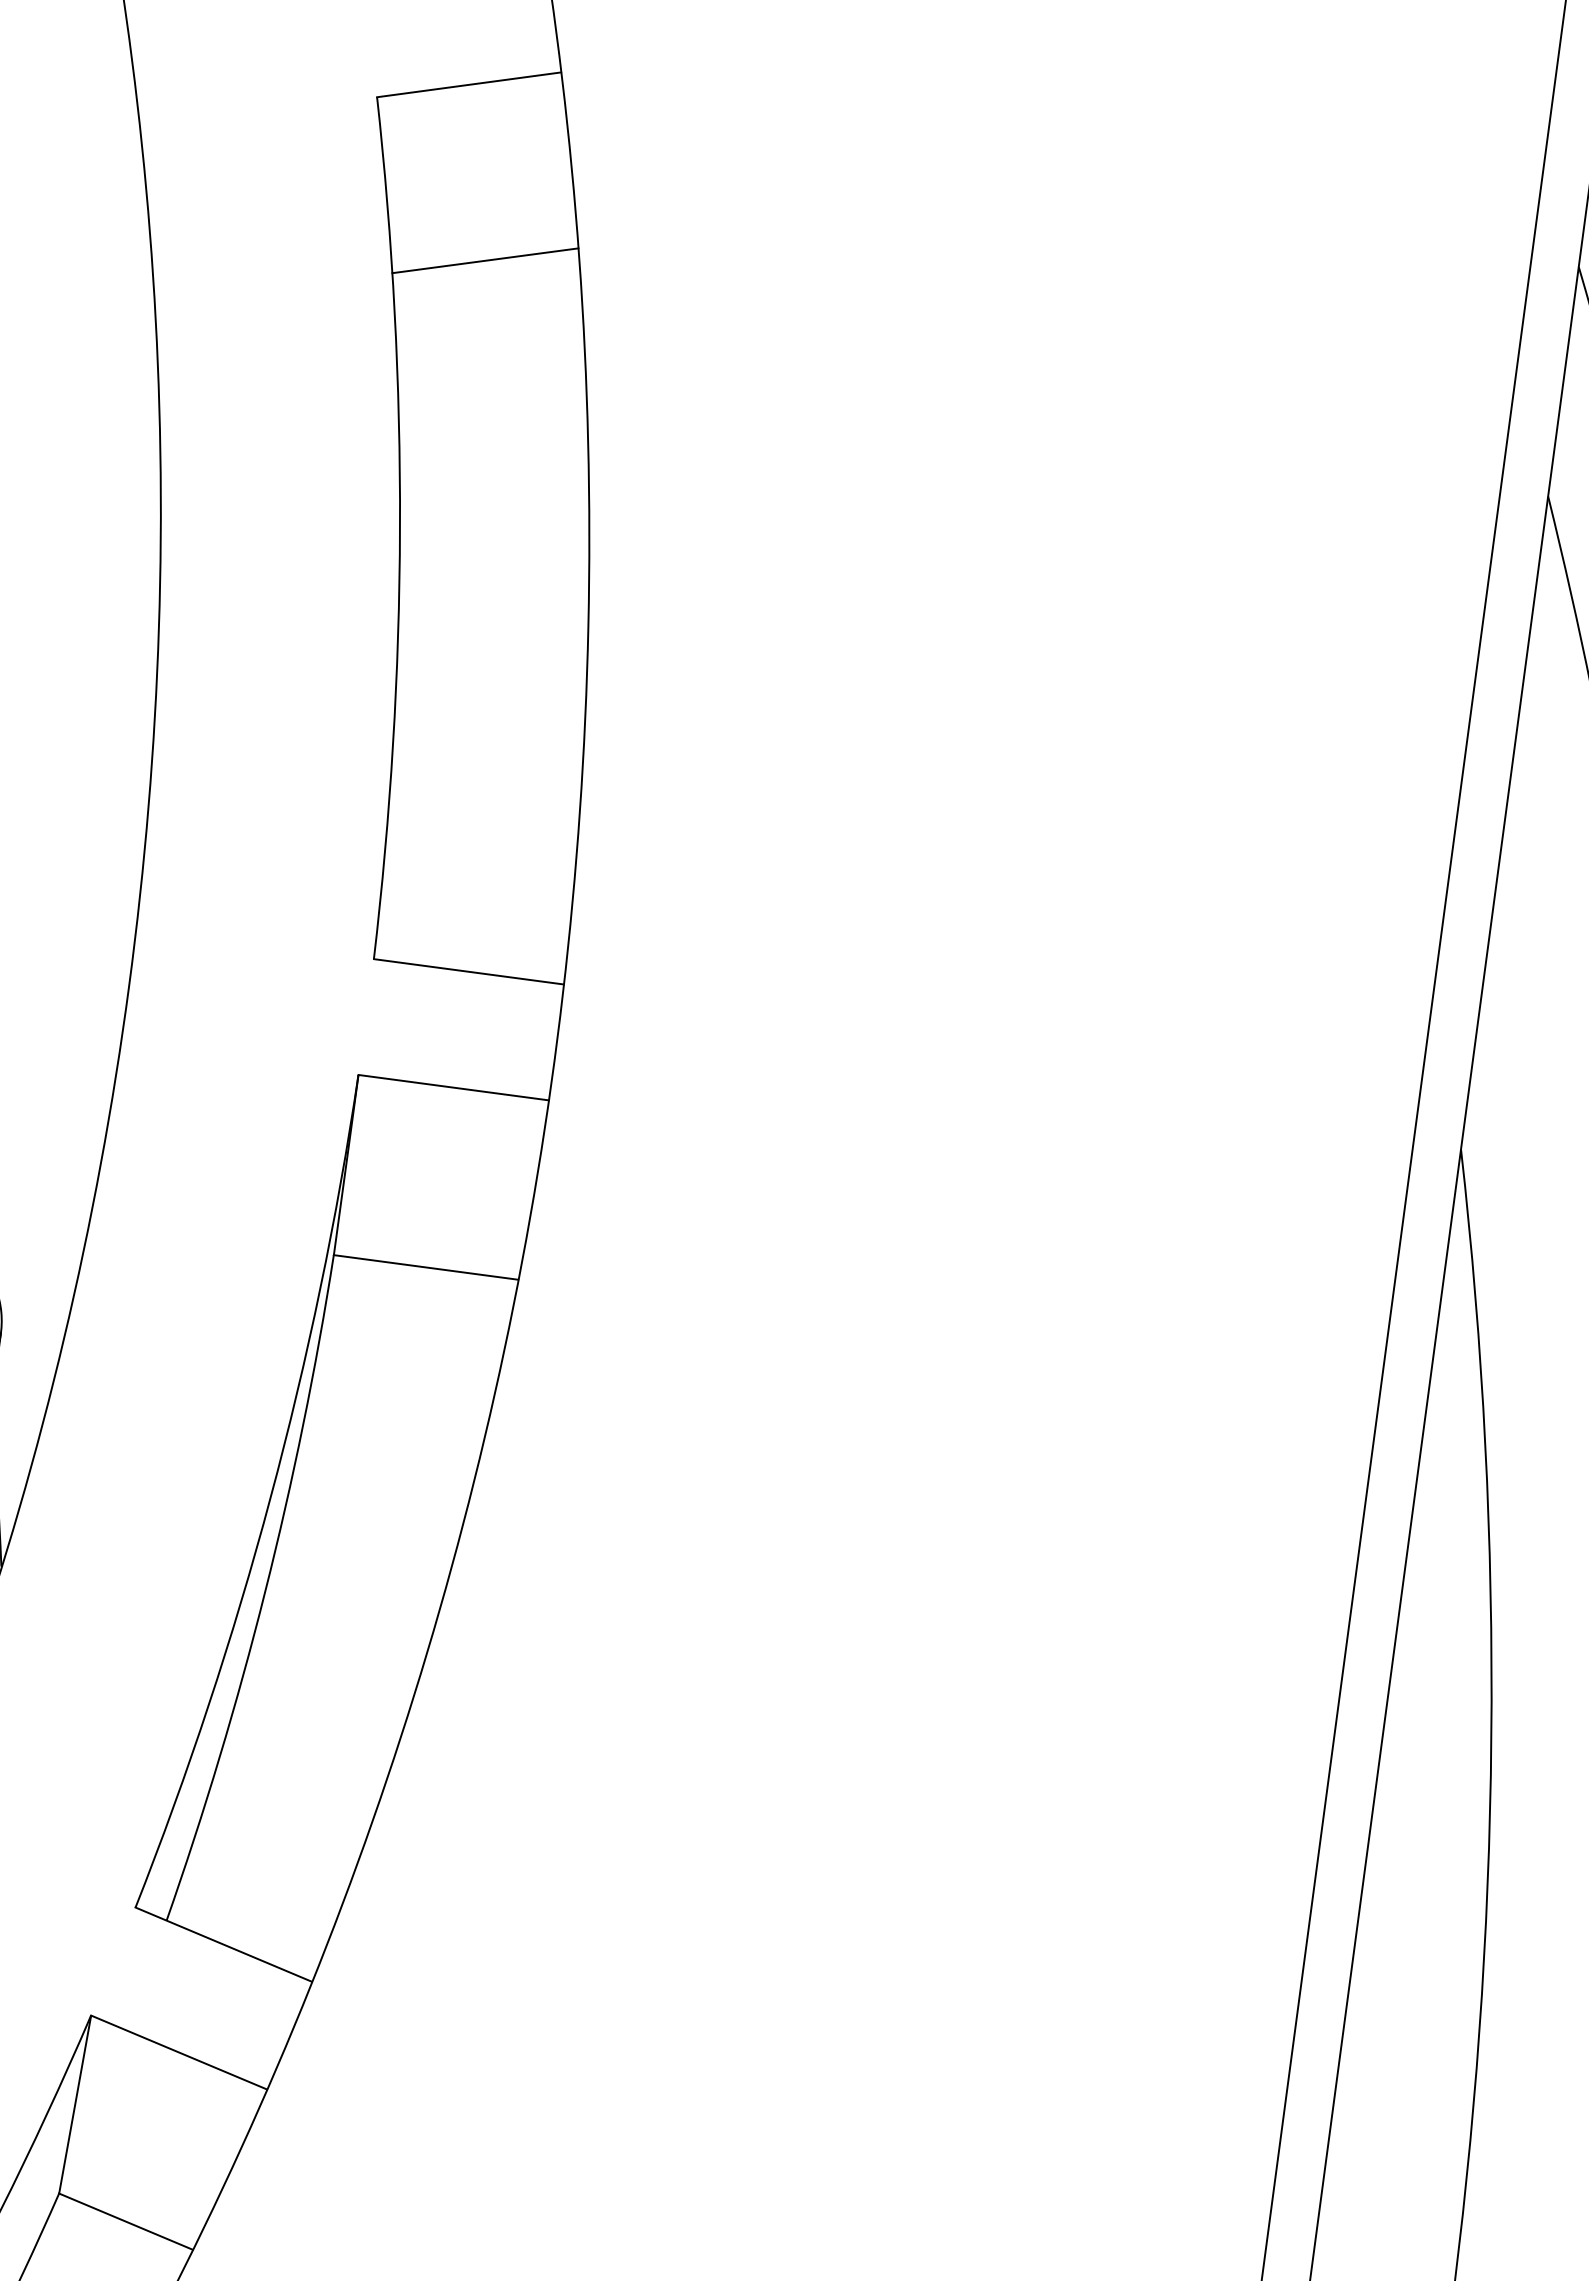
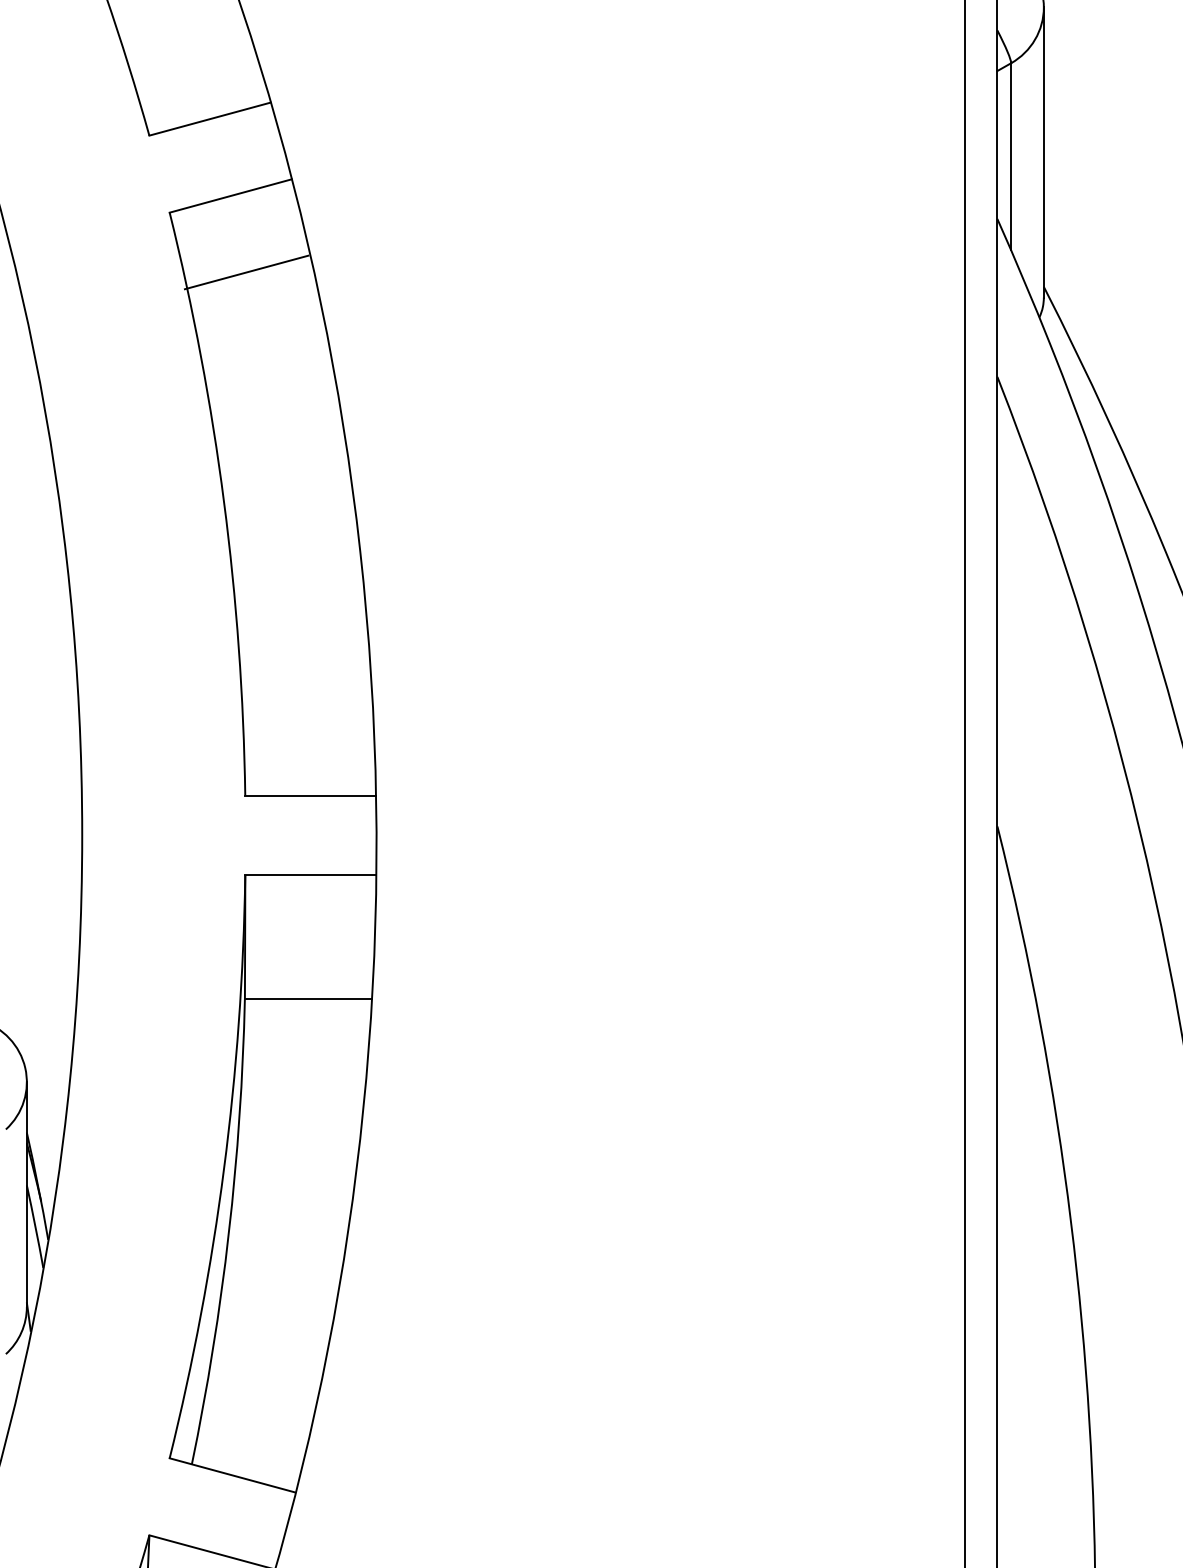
line: (485, 260) -> (246, 272), moved

